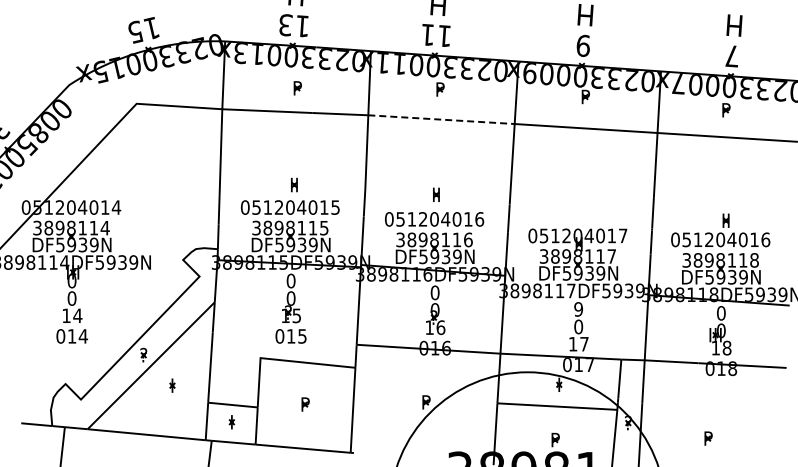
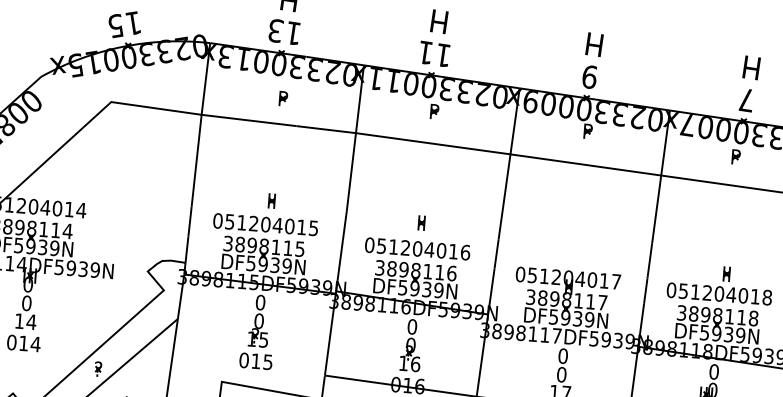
line: (442, 119) -> (434, 143), dashed -> solid
text: (765, 239) -> (767, 297), 051204016 -> 051204018
text: (578, 309) -> (563, 356), 9 -> 0

